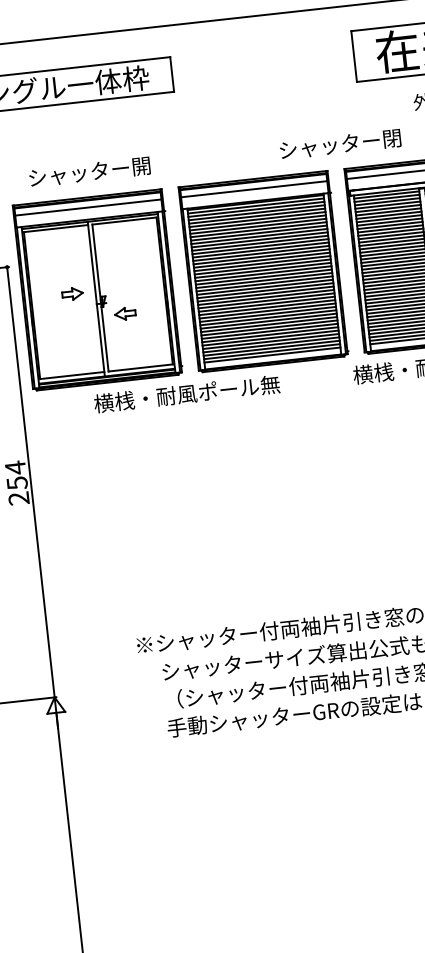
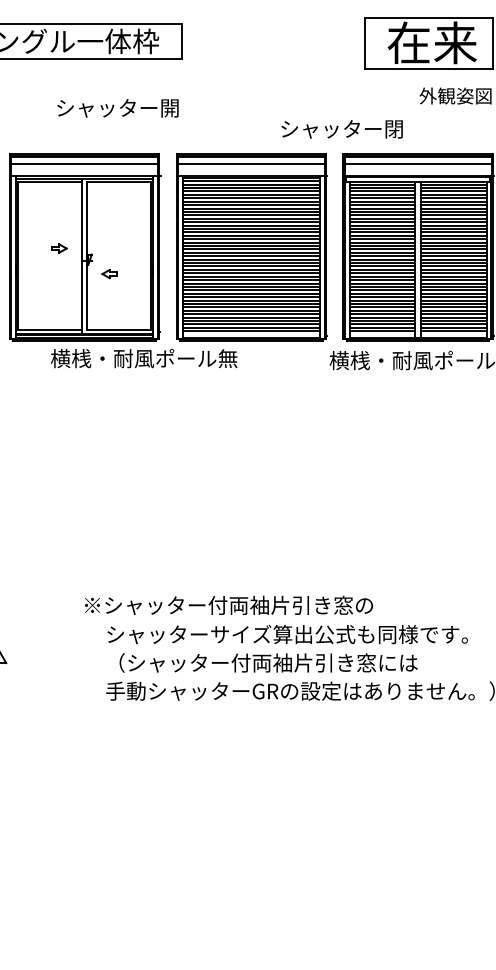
text: (89, 172) -> (117, 108), moved
part: (72, 293) -> (59, 248), size x0.7
part: (125, 313) -> (109, 273), size x0.7
text: (187, 393) -> (144, 358), moved

